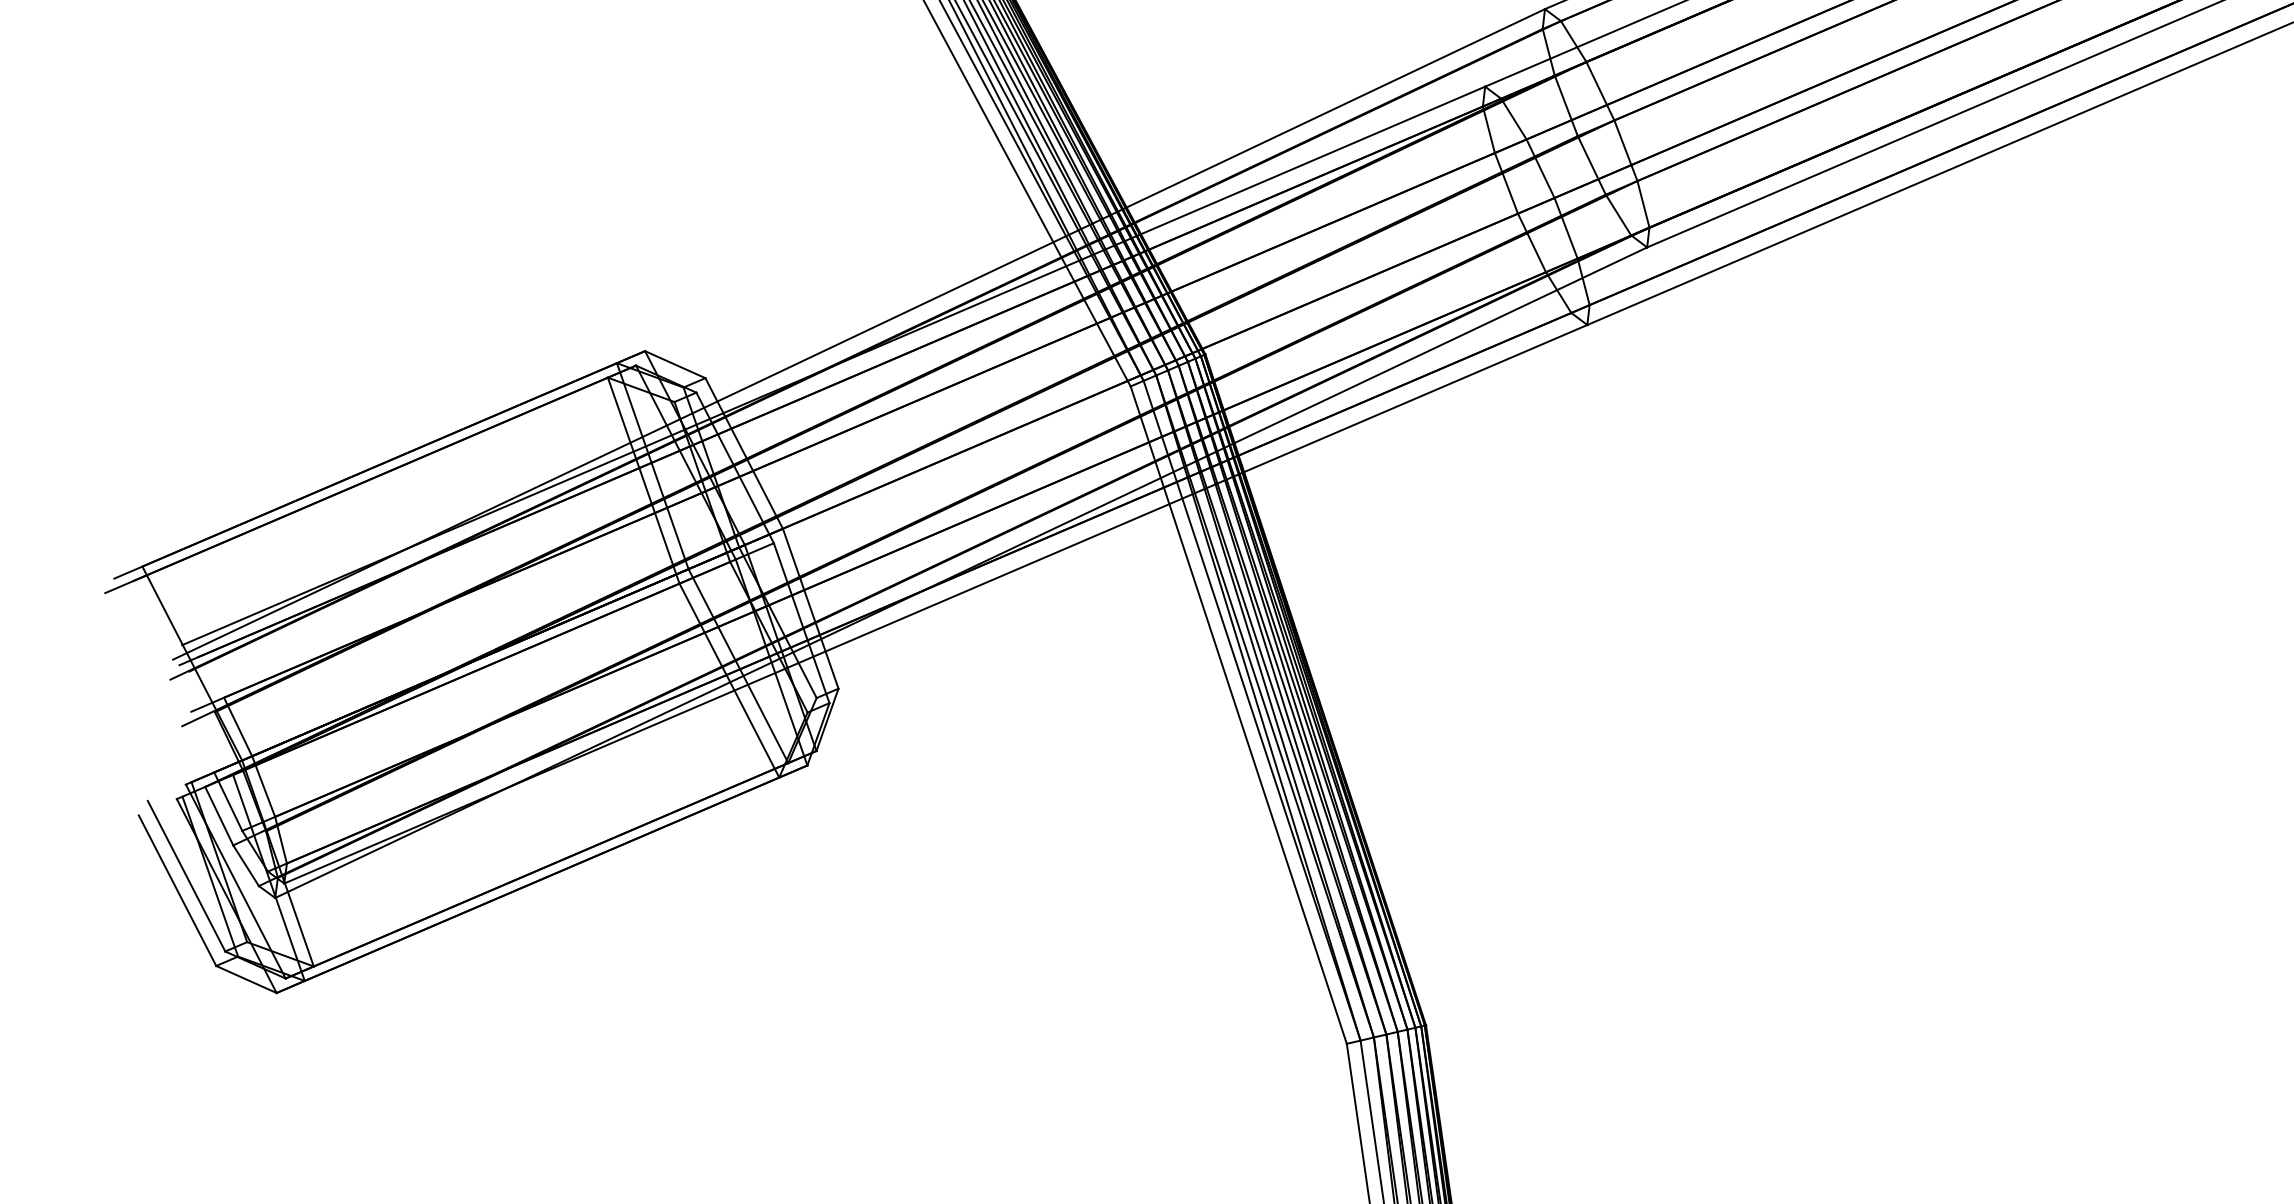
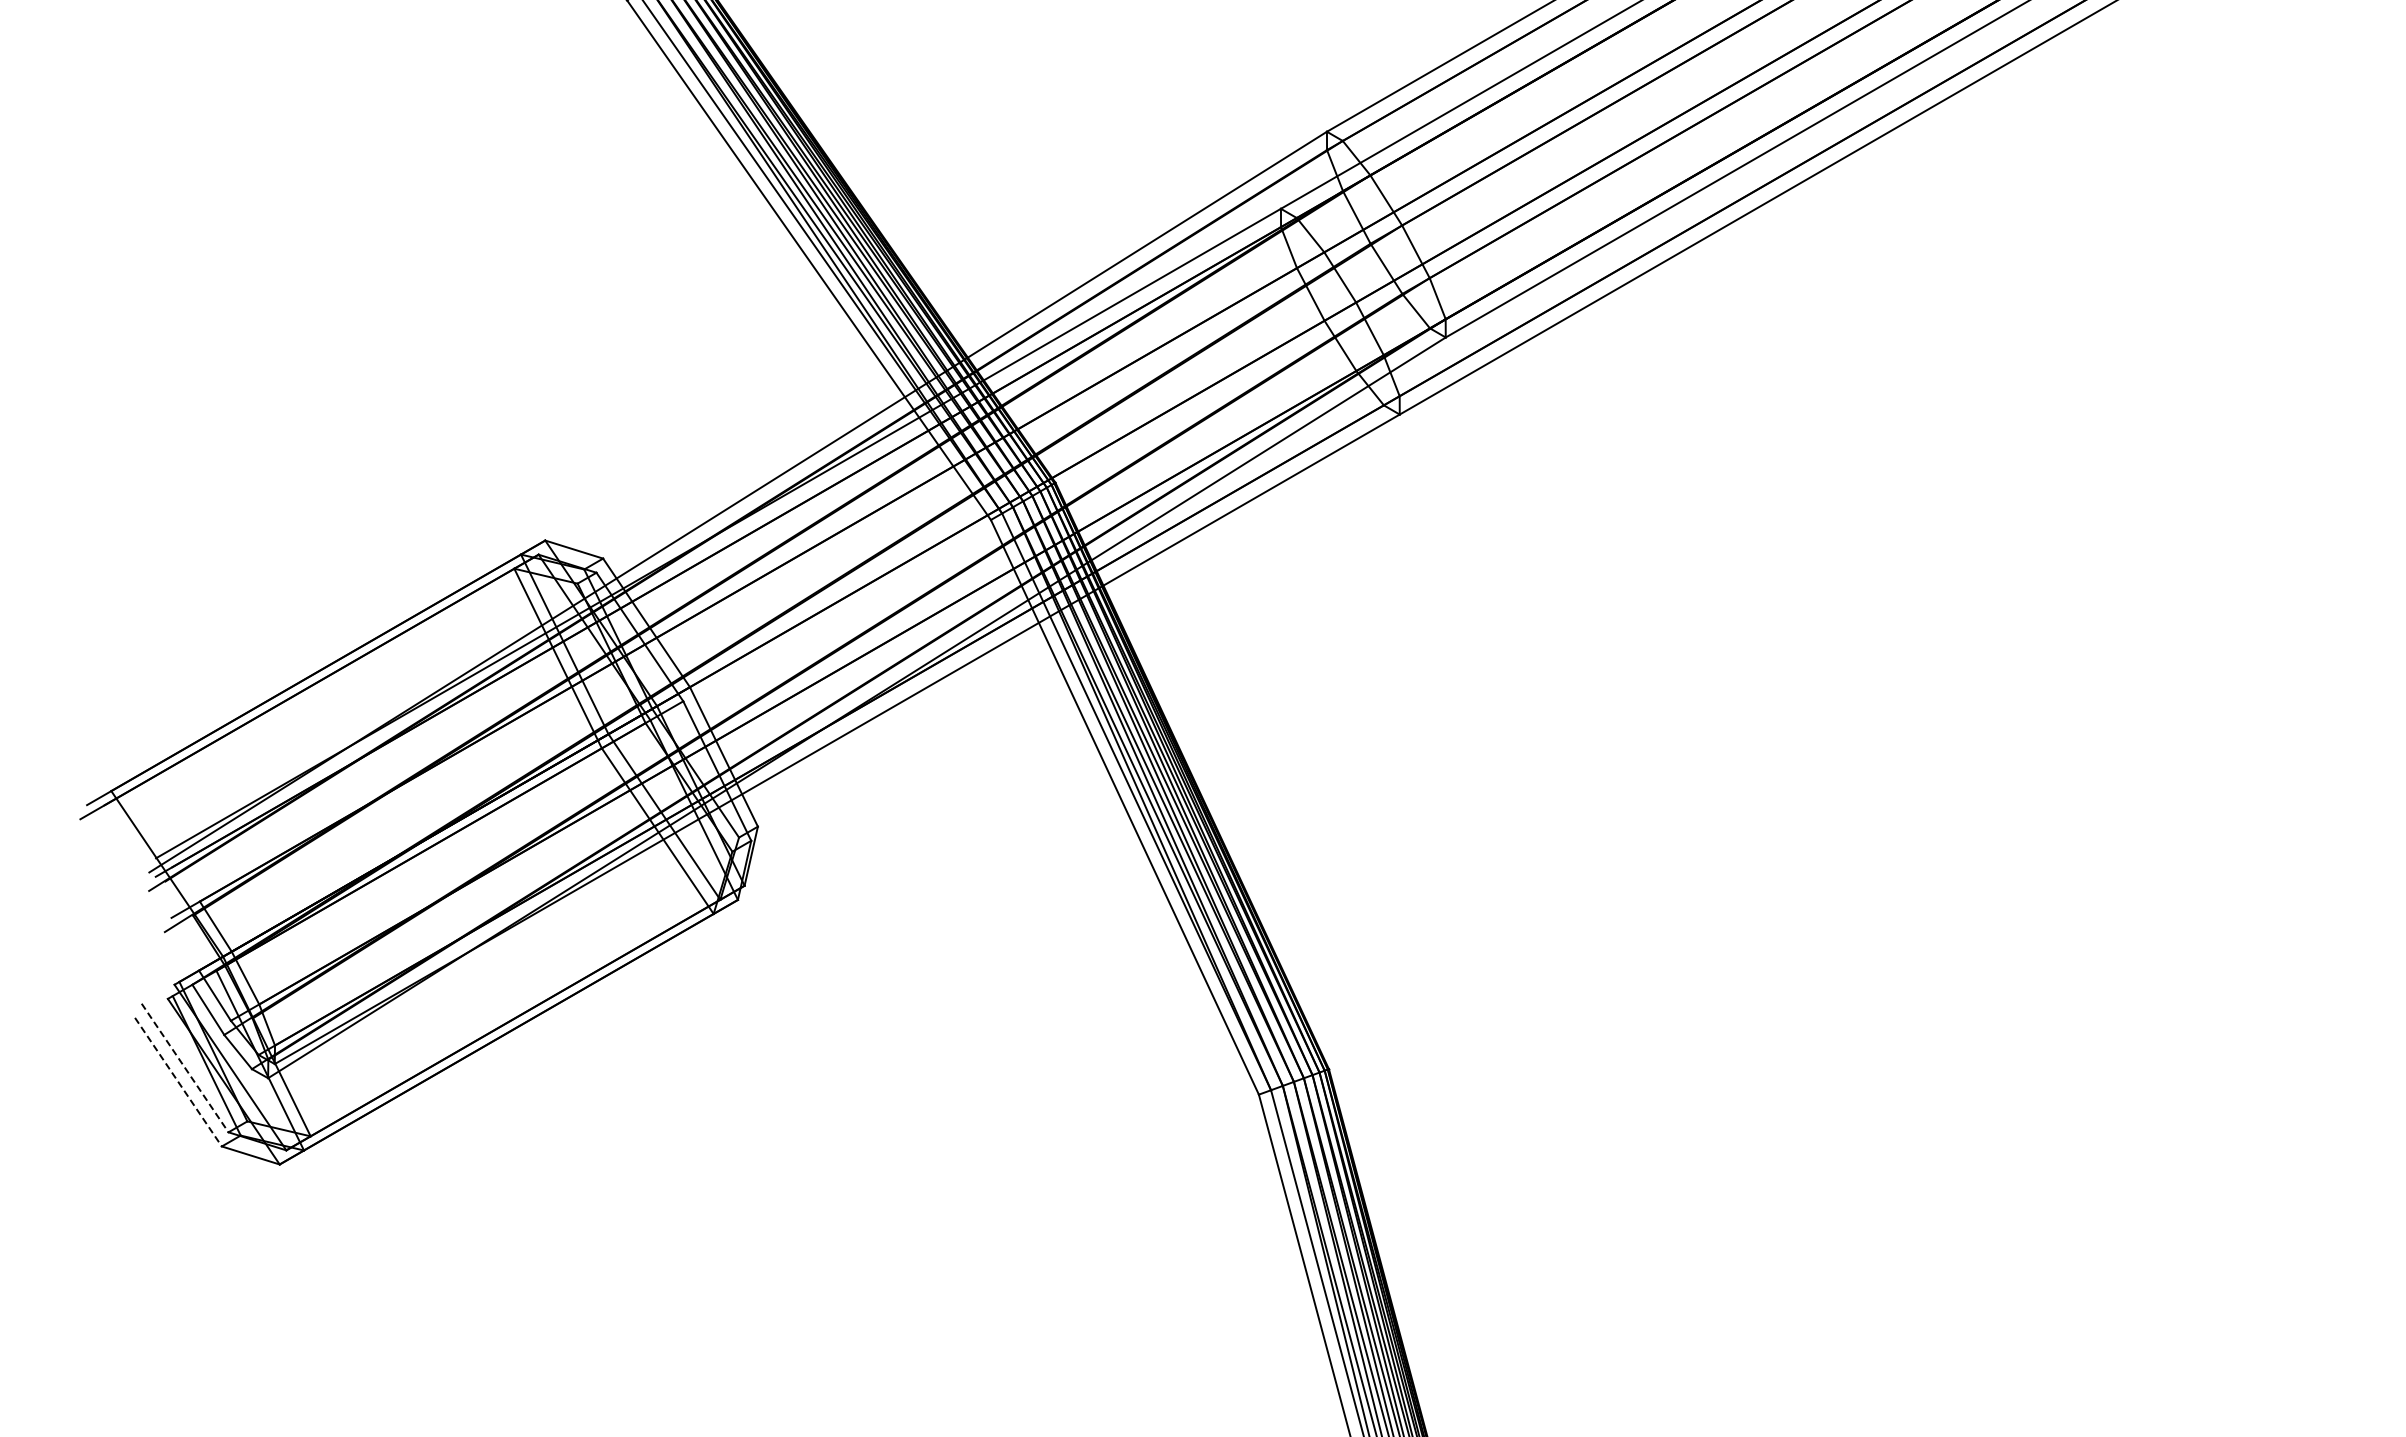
line: (186, 876) -> (185, 1068), solid -> dashed
line: (177, 891) -> (178, 1082), solid -> dashed

